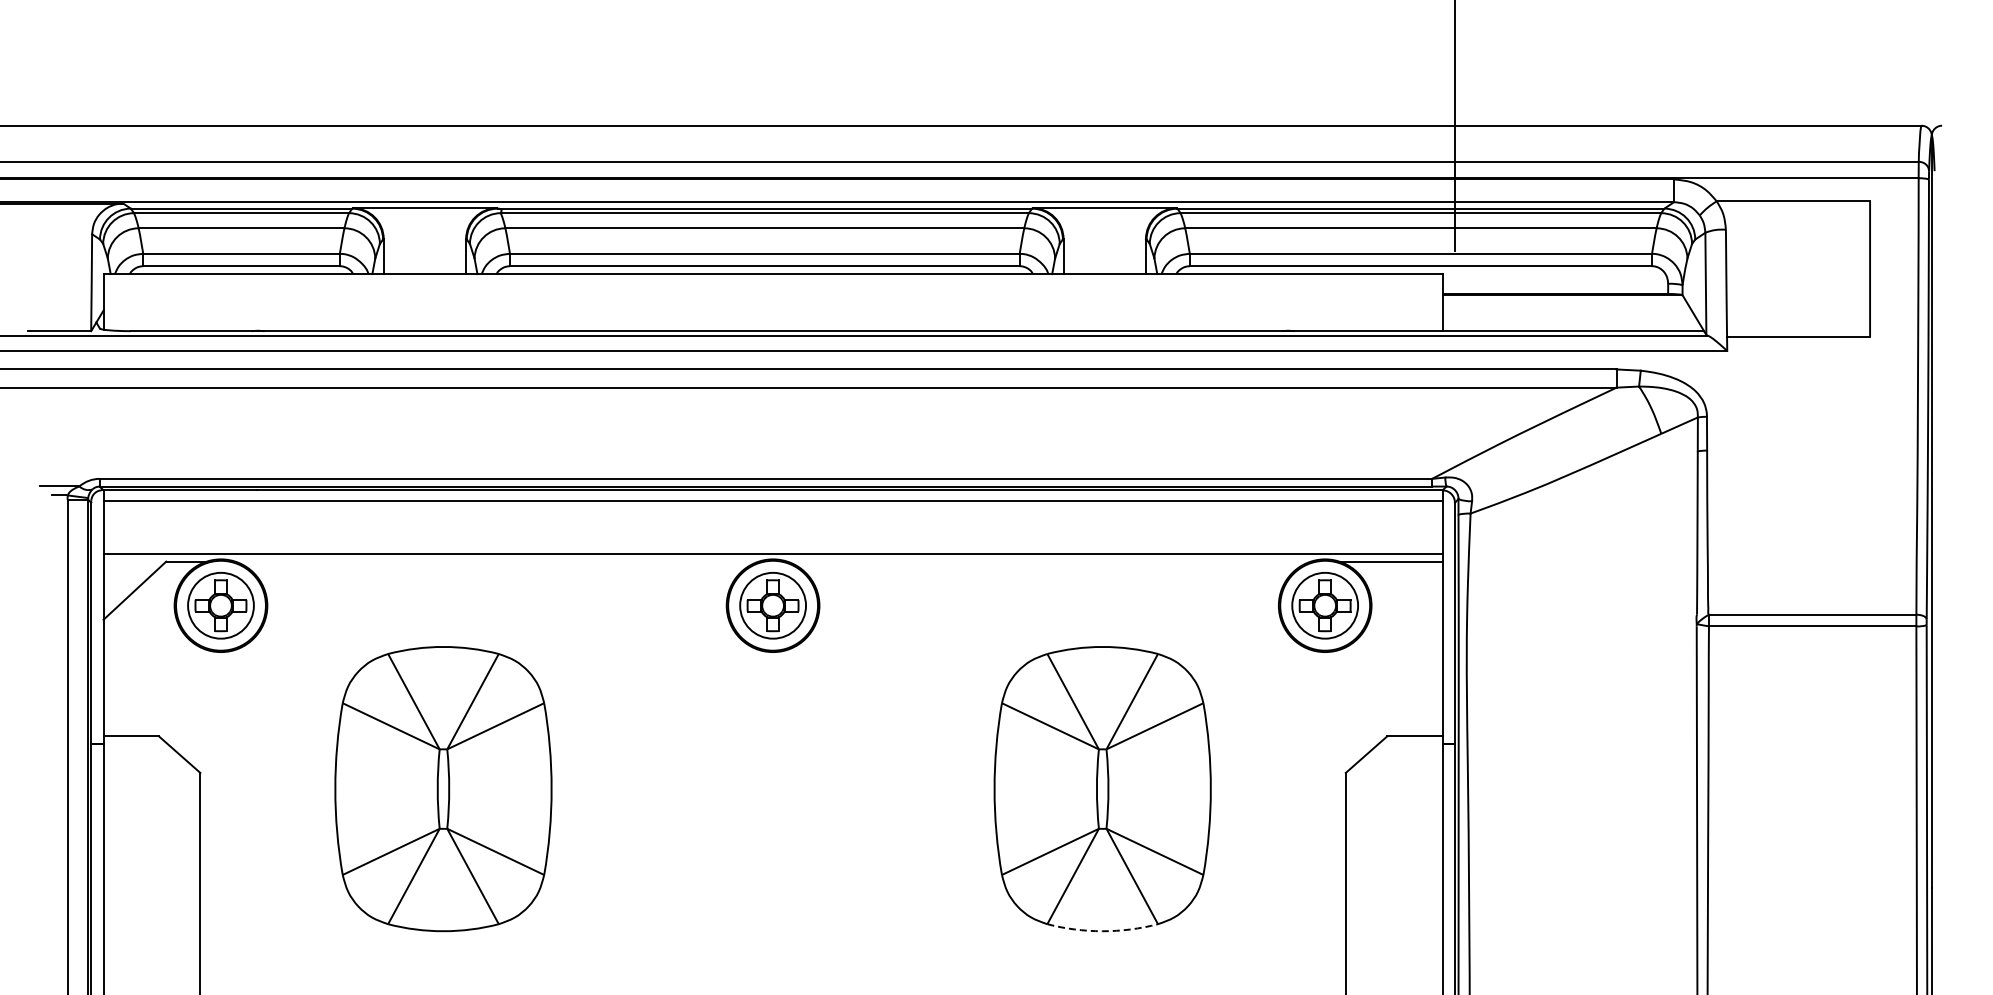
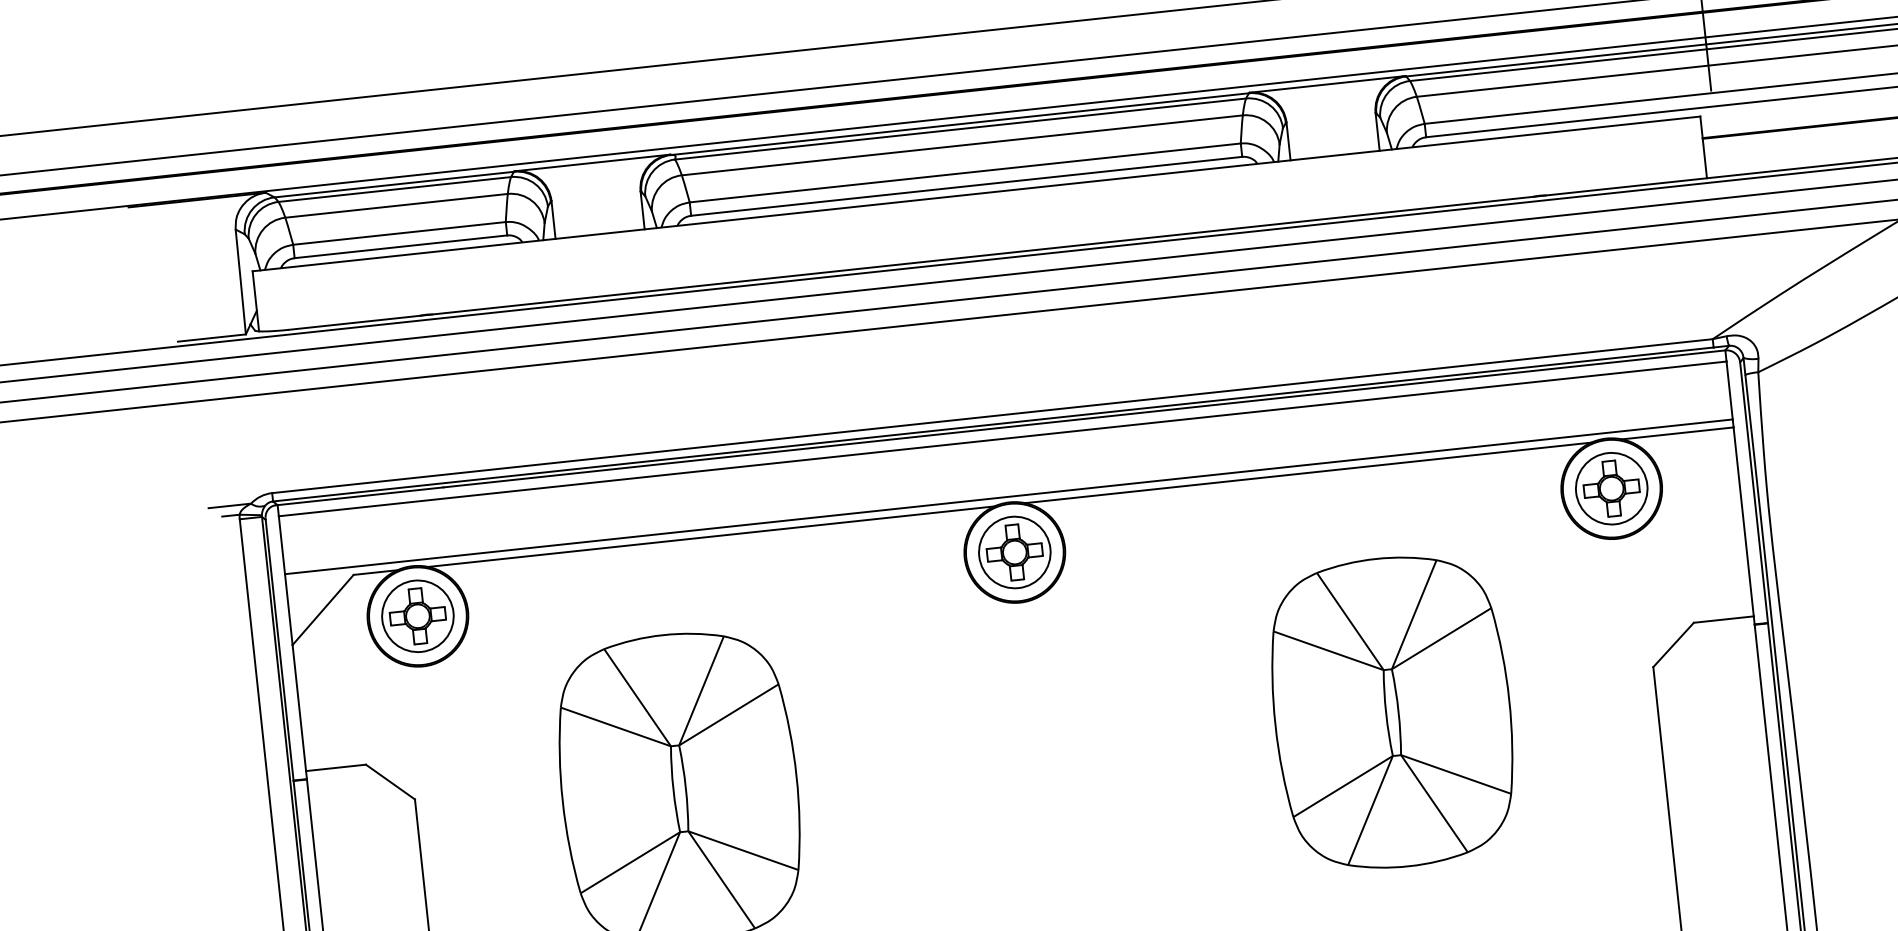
line: (496, 561) -> (710, 536), added
line: (1048, 561) -> (1307, 472), added
arc: (1102, 931) -> (1408, 866), dashed -> solid

